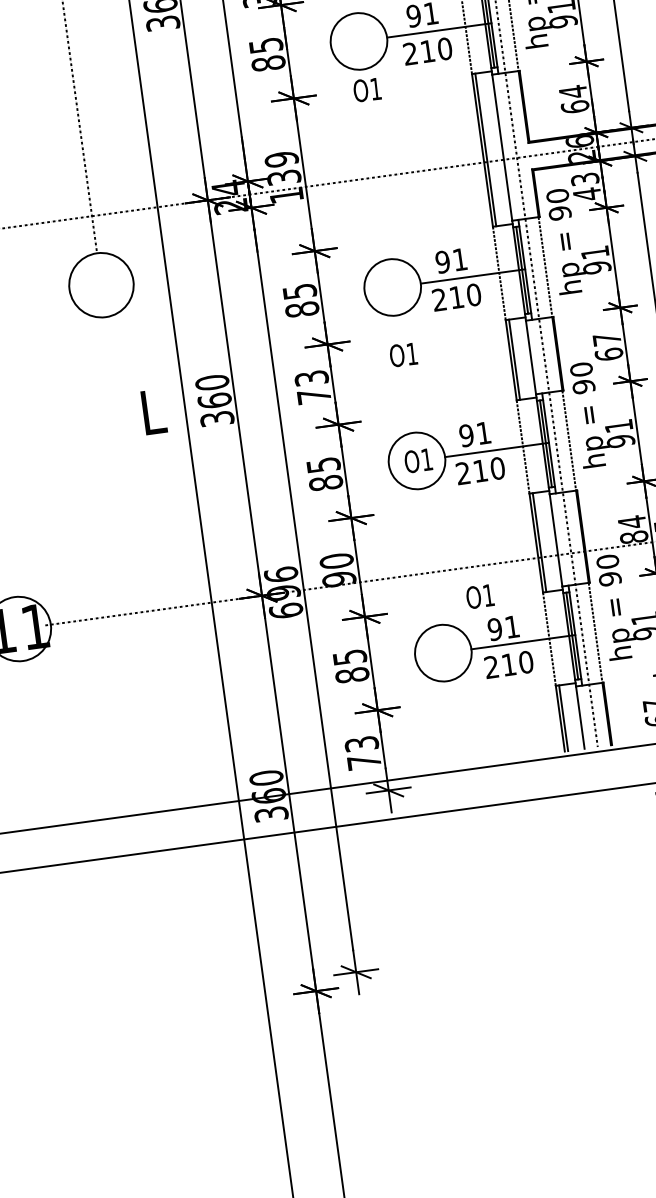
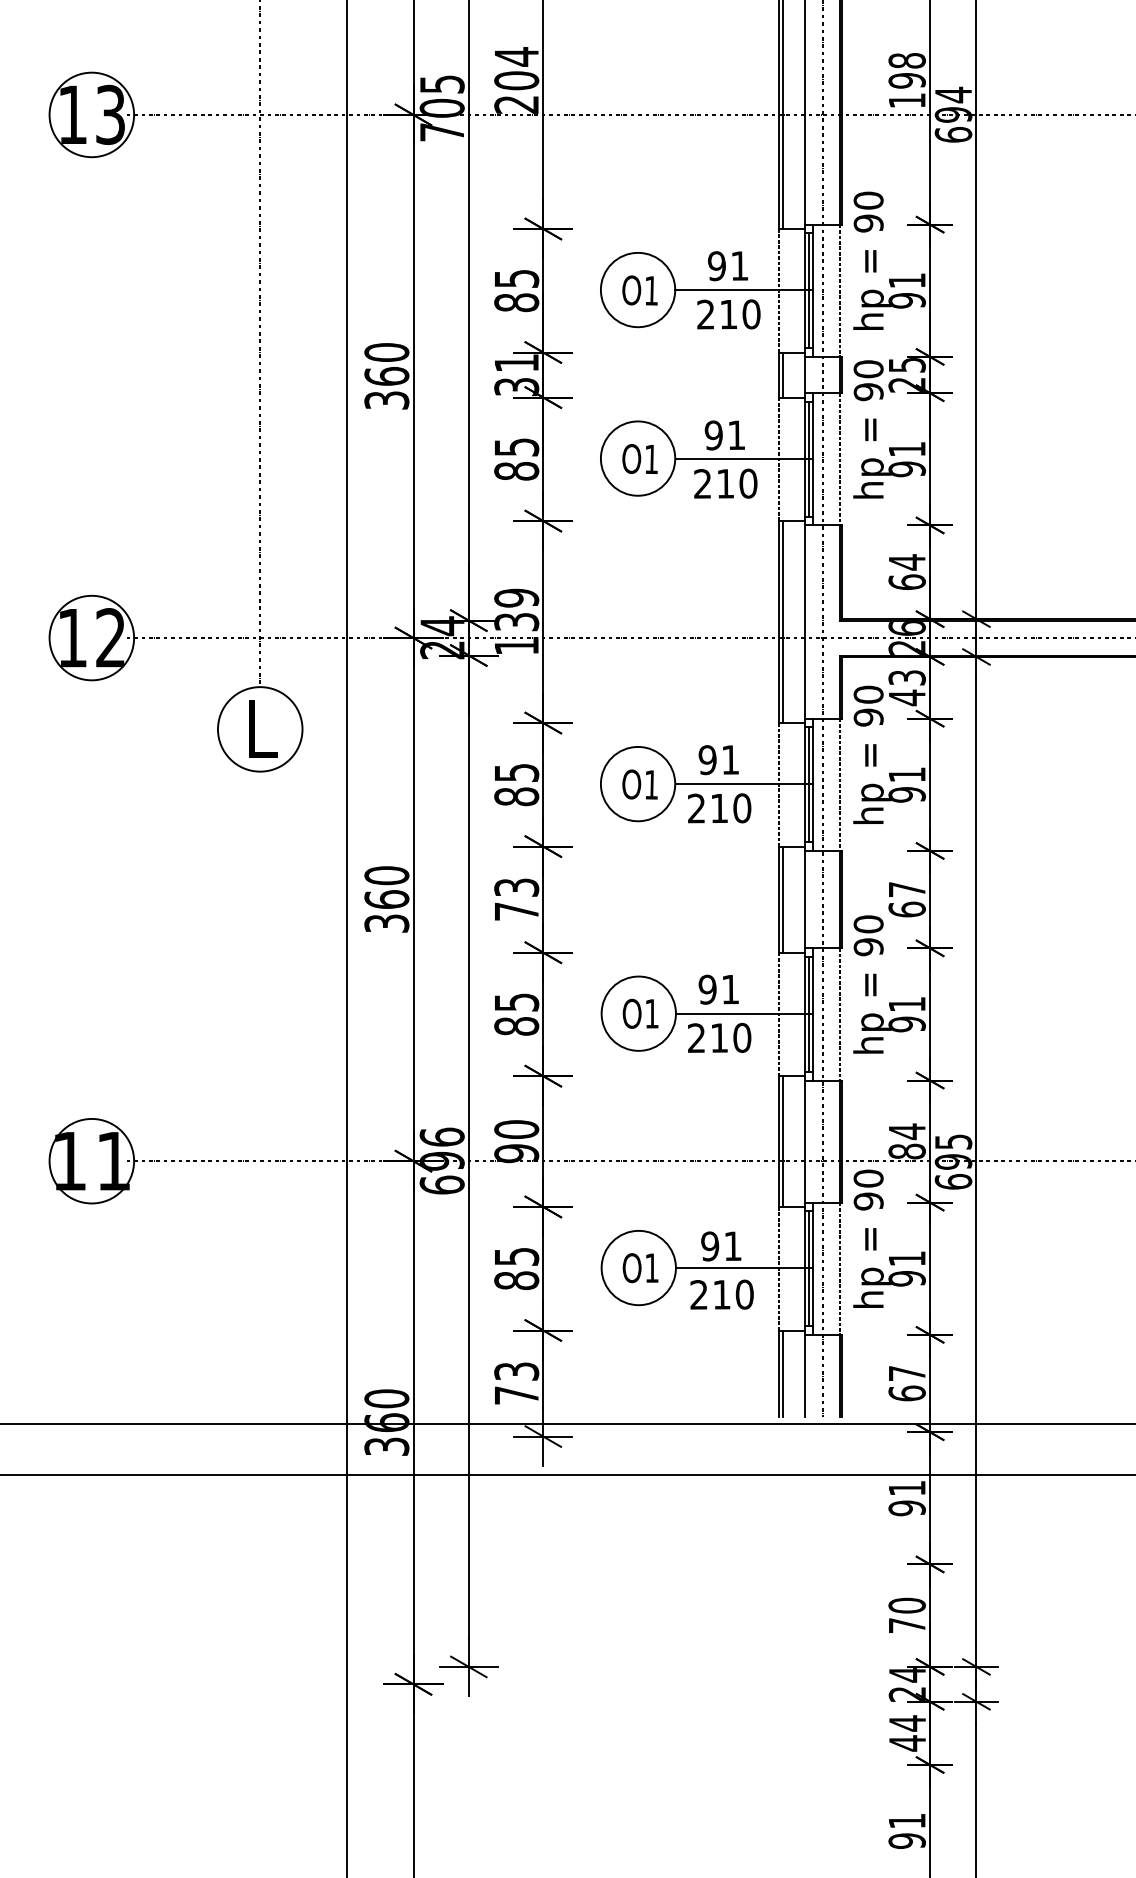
text: (366, 89) -> (639, 458), moved
text: (403, 354) -> (639, 784), moved
text: (154, 411) -> (263, 728), moved
text: (480, 596) -> (640, 1268), moved

